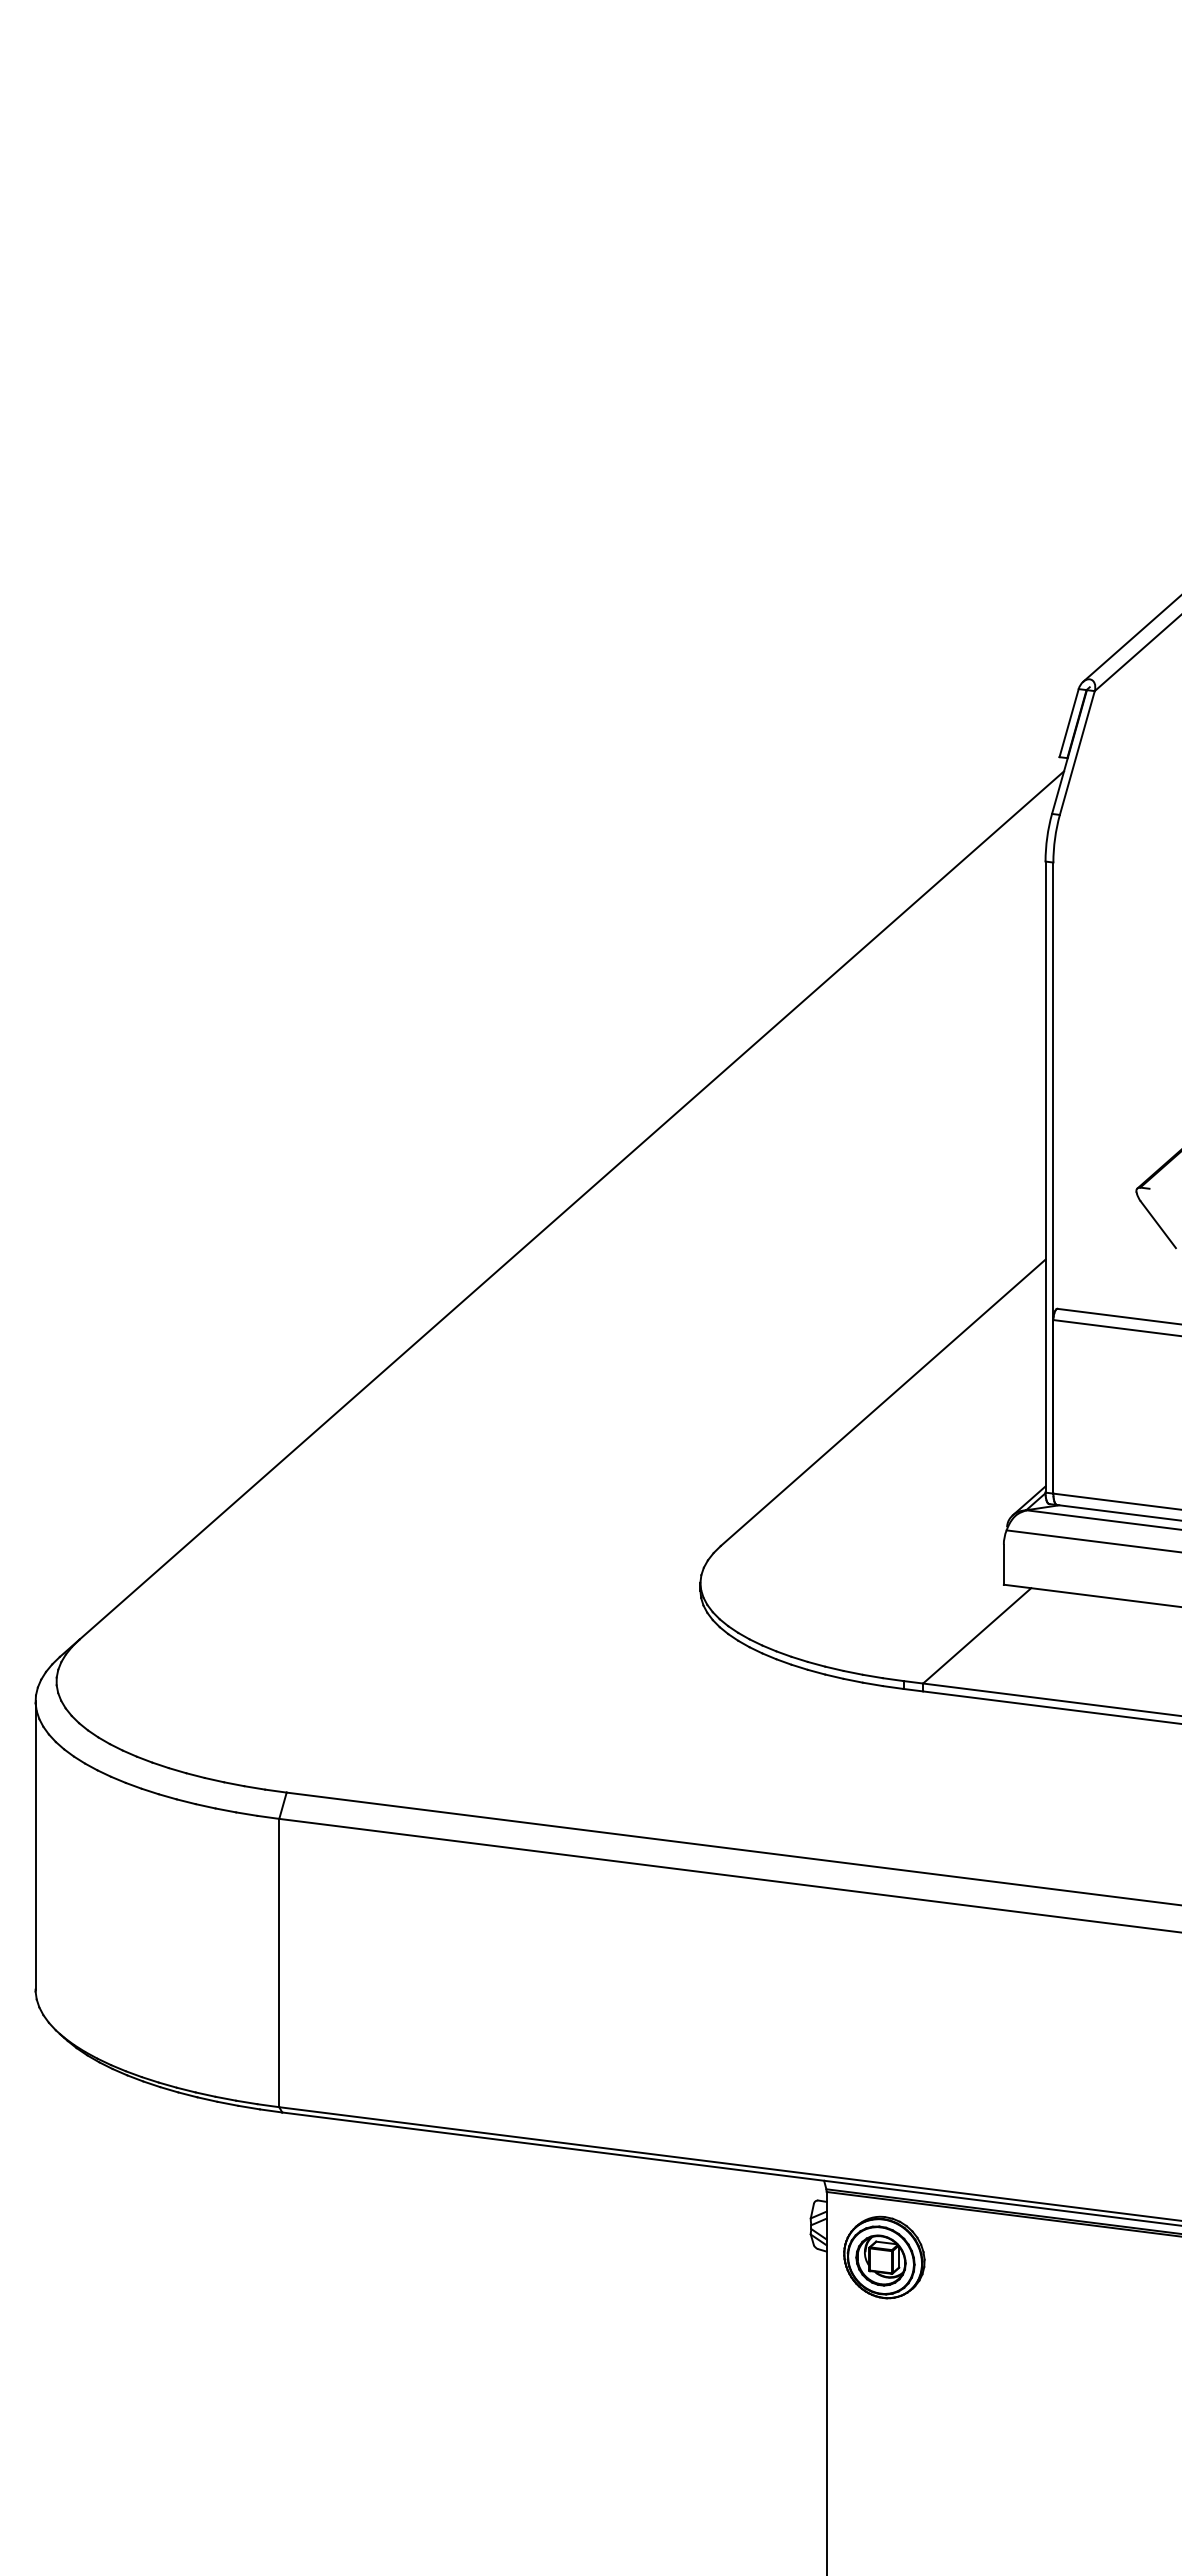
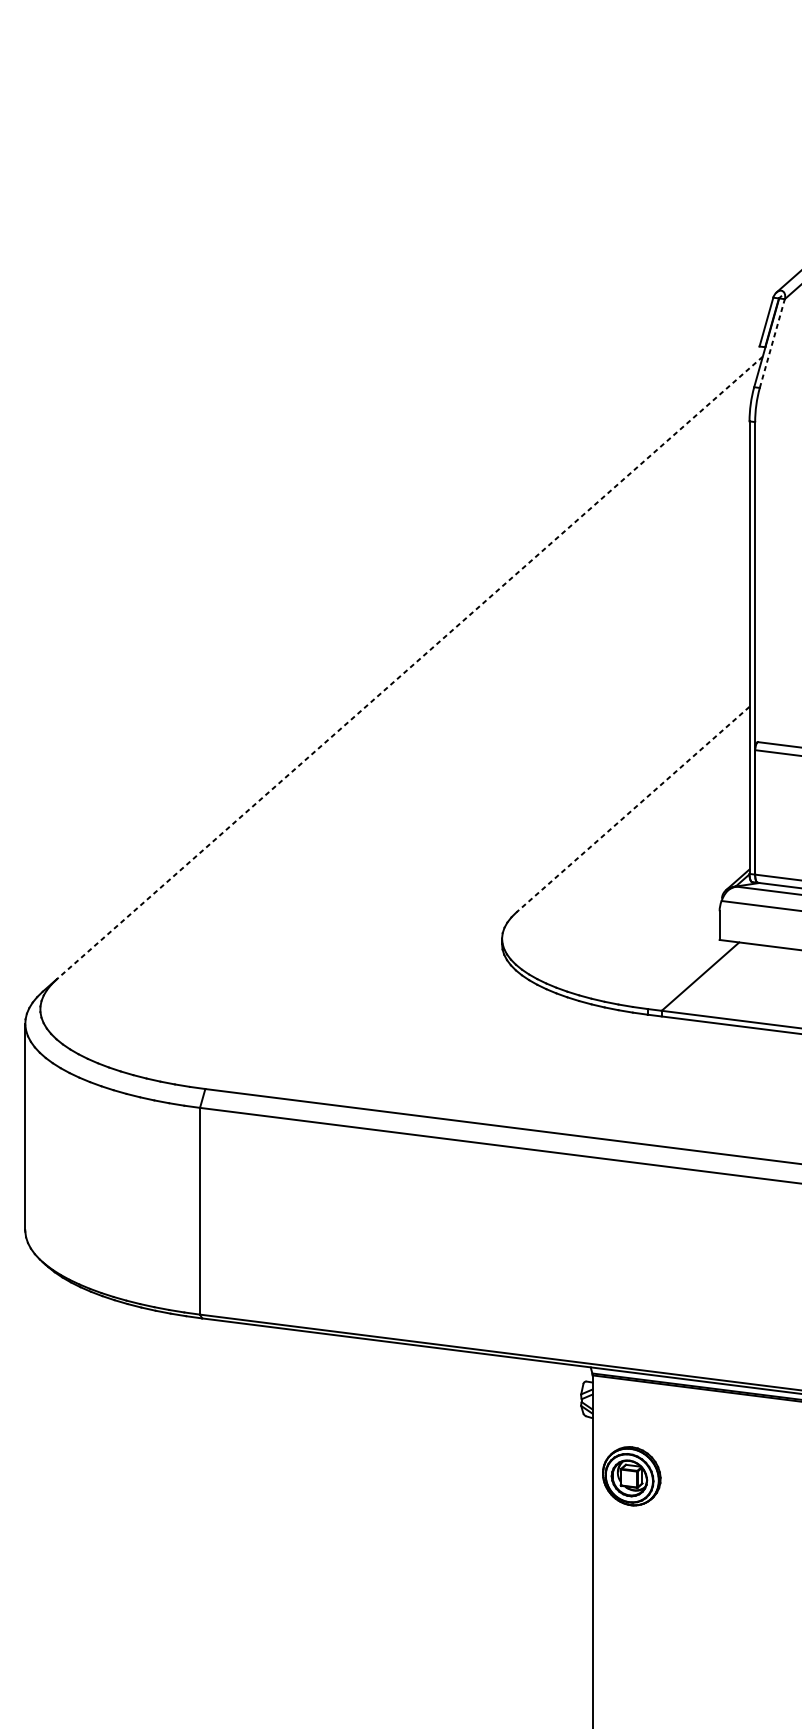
line: (1077, 752) -> (772, 343), solid -> dashed
line: (571, 1205) -> (409, 668), solid -> dashed
line: (883, 1402) -> (633, 809), solid -> dashed
part: (884, 2257) -> (631, 1476), moved

